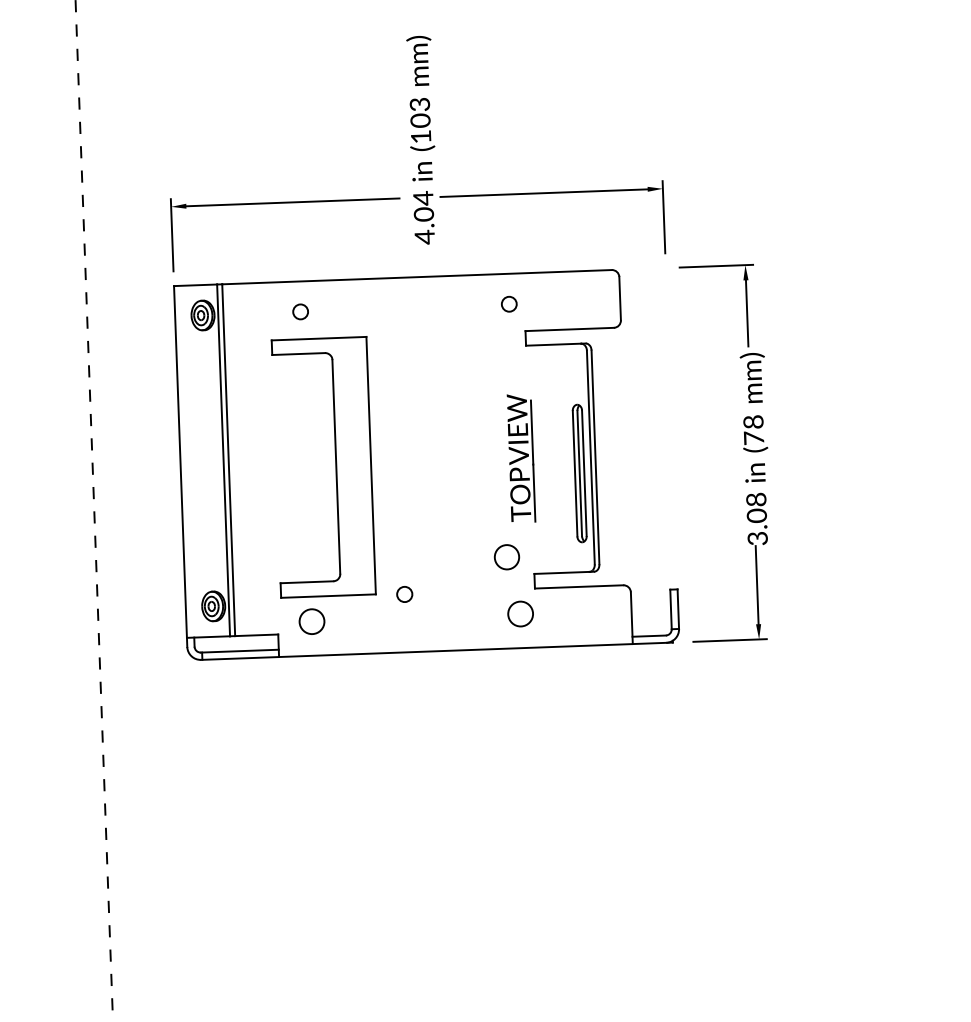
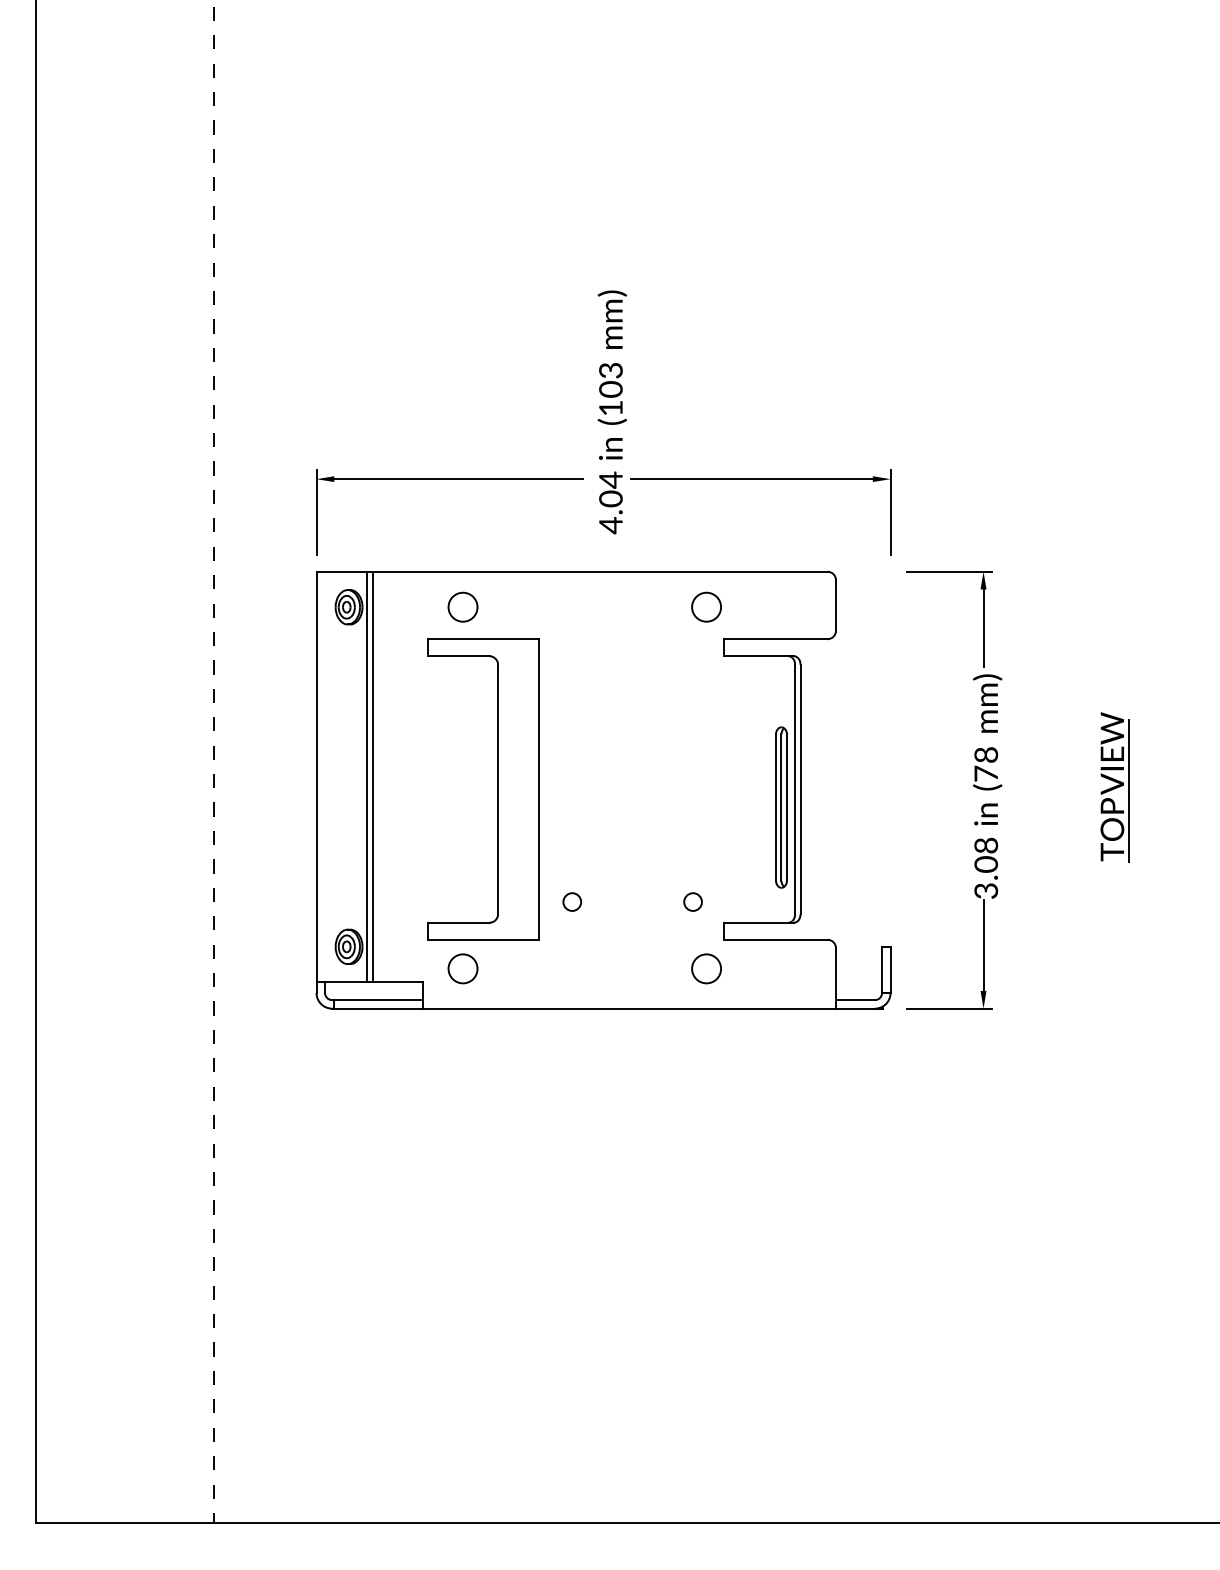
circle: (509, 303) -> (706, 606), size x1.67
circle: (300, 311) -> (462, 606), size x1.67
part: (520, 458) -> (1114, 787), moved
circle: (506, 556) -> (692, 901), size x0.62
circle: (404, 593) -> (572, 901), moved

